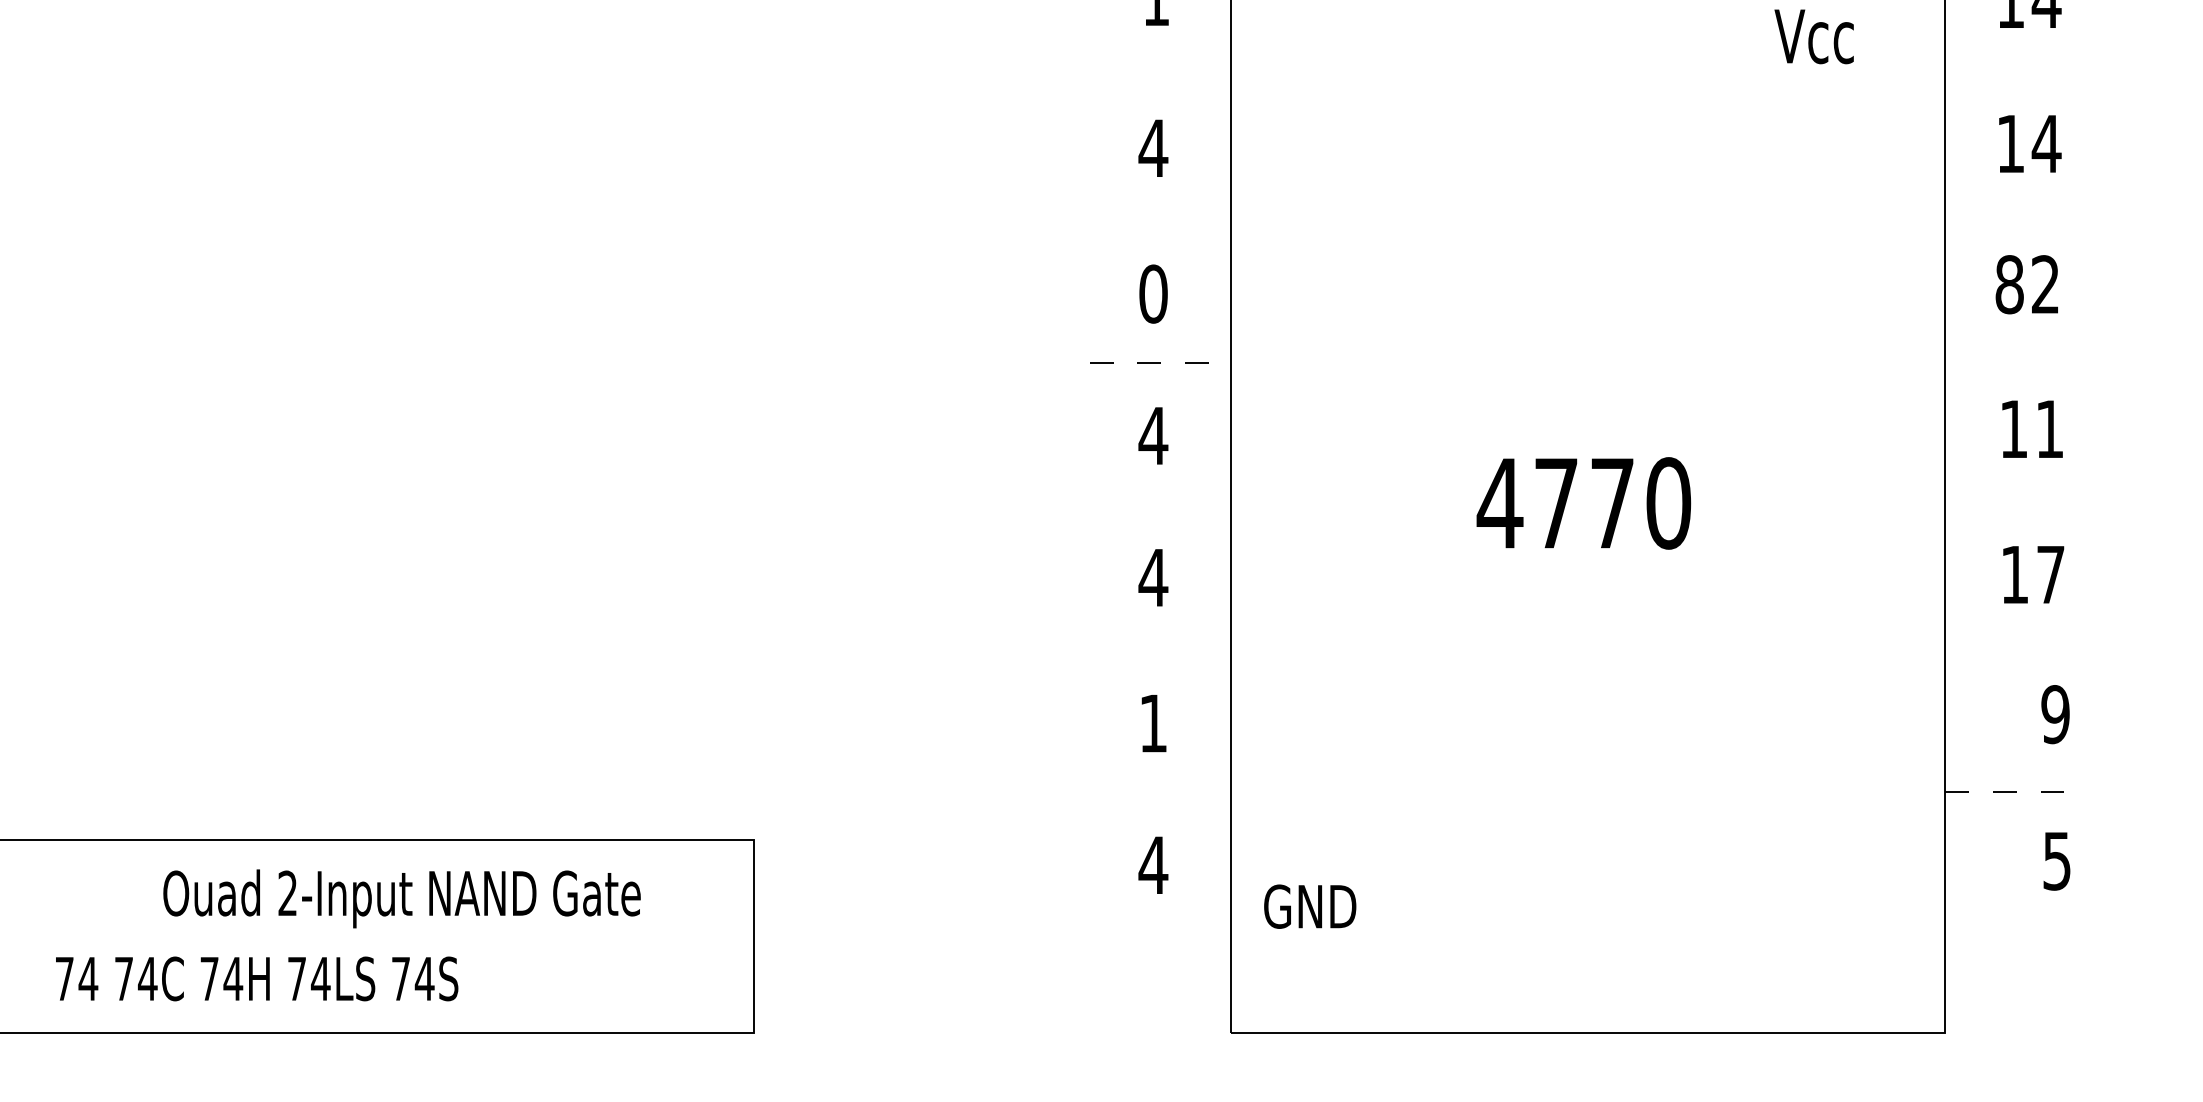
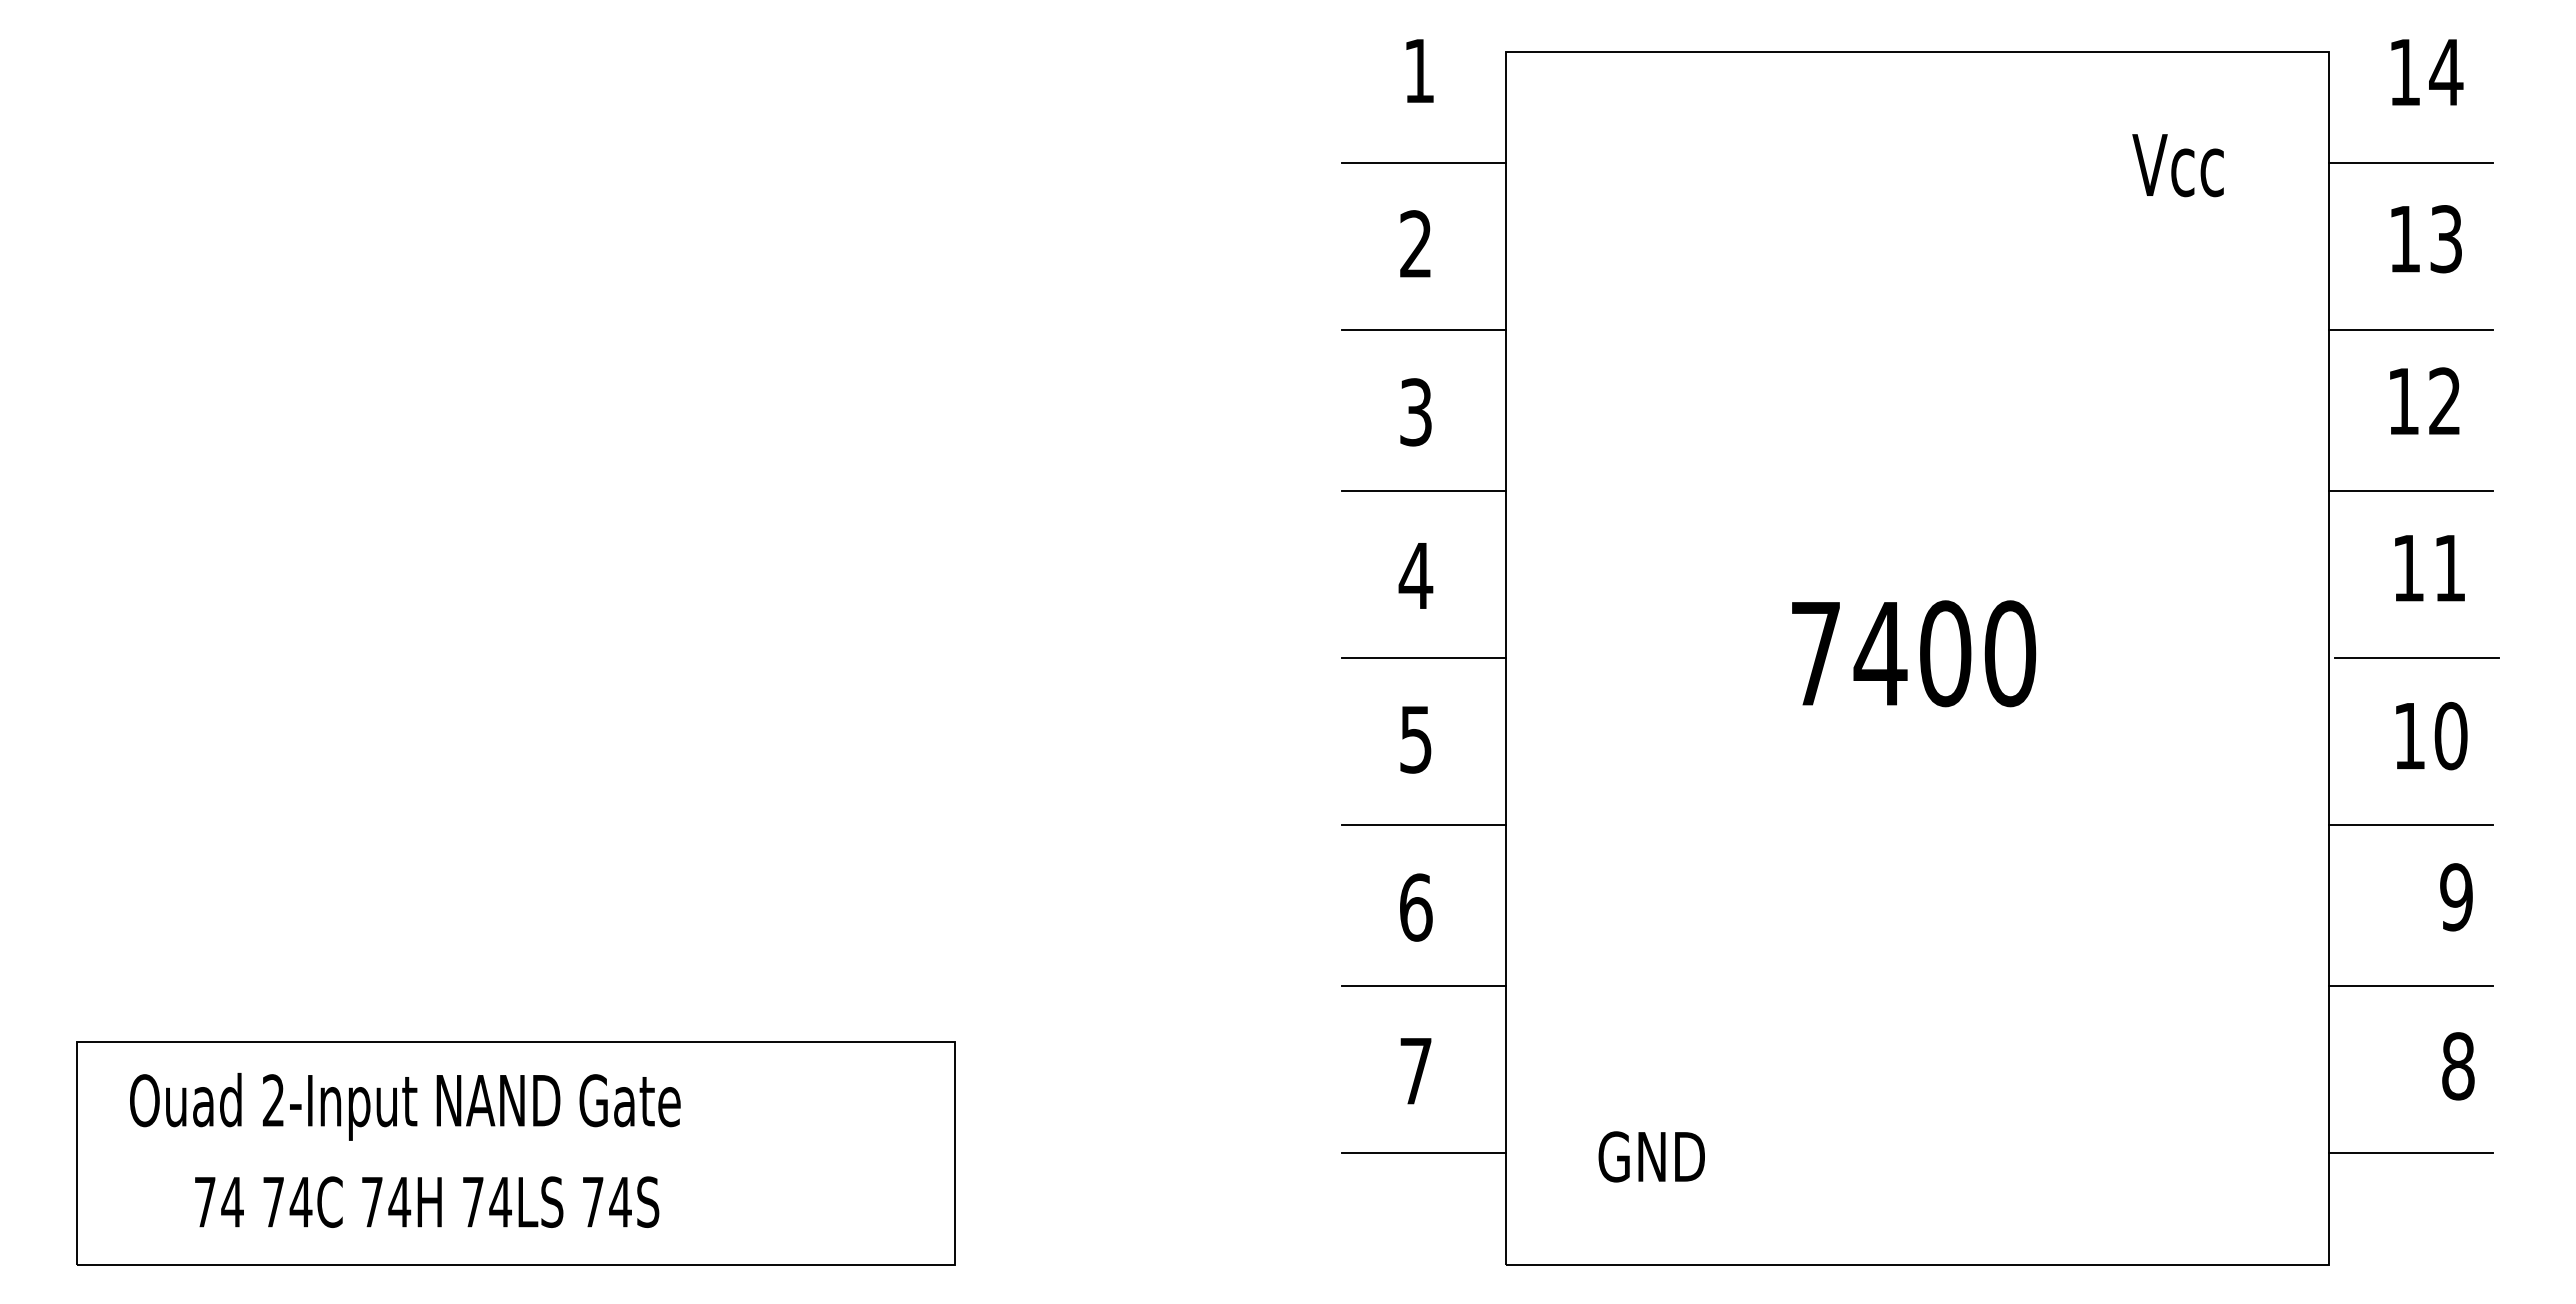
text: (1813, 36) -> (2177, 165), moved
line: (1159, 78) -> (1423, 163), added
line: (2015, 78) -> (2410, 163), added
text: (2046, 144) -> (2446, 239), 14 -> 13
text: (1153, 147) -> (1415, 243), 4 -> 2
line: (1159, 223) -> (1423, 330), added
line: (2015, 223) -> (2410, 330), added
text: (2009, 284) -> (2403, 401), 82 -> 12
text: (1153, 294) -> (1415, 412), 0 -> 3
line: (1160, 362) -> (1424, 491), dashed -> solid
line: (2015, 362) -> (2410, 491), added
text: (1555, 503) -> (1879, 653), 4770 -> 7400
line: (1159, 507) -> (1423, 658), added
line: (2020, 507) -> (2416, 658), added
text: (2050, 575) -> (2450, 736), 17 -> 10
text: (1153, 577) -> (1415, 739), 4 -> 5
line: (1159, 652) -> (1423, 825), added
line: (2015, 652) -> (2410, 825), added
text: (1153, 723) -> (1416, 907), 1 -> 6
line: (1159, 791) -> (1423, 986), added
line: (2015, 791) -> (2410, 986), dashed -> solid
text: (2057, 861) -> (2458, 1066), 5 -> 8
text: (1153, 865) -> (1415, 1071), 4 -> 7
text: (402, 898) -> (405, 1106), moved
text: (1309, 906) -> (1651, 1156), moved
line: (1159, 936) -> (1423, 1153), added
line: (2015, 936) -> (2410, 1153), added
text: (257, 978) -> (427, 1201), moved

